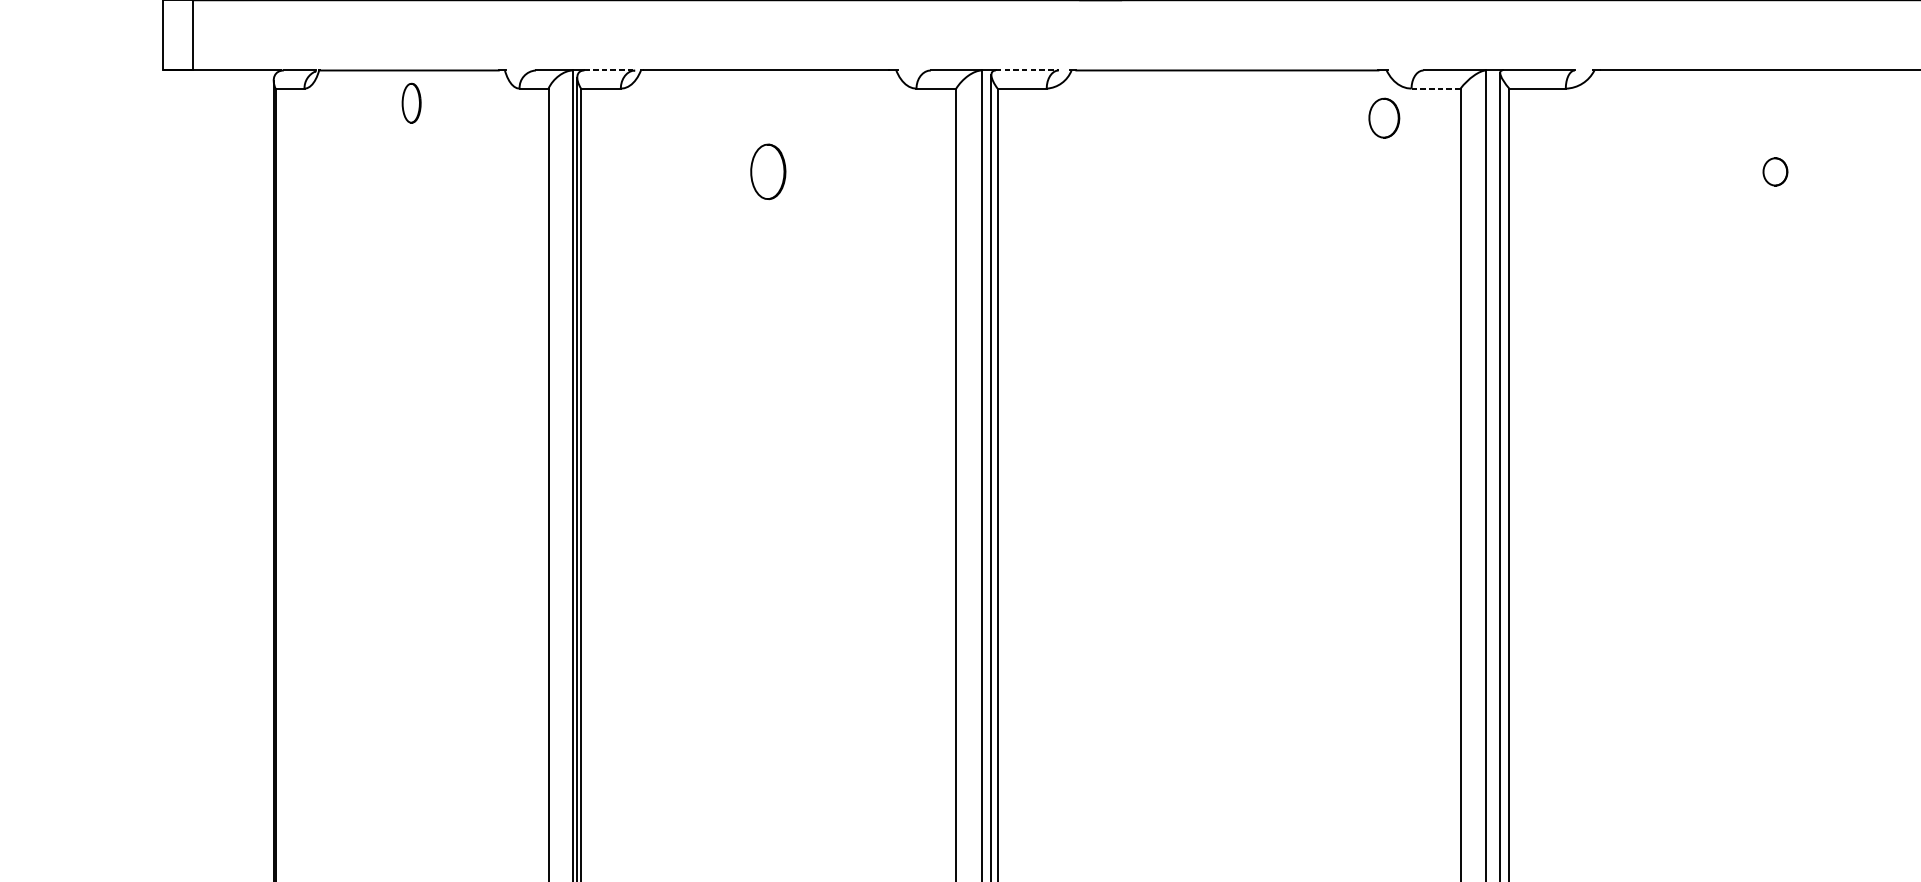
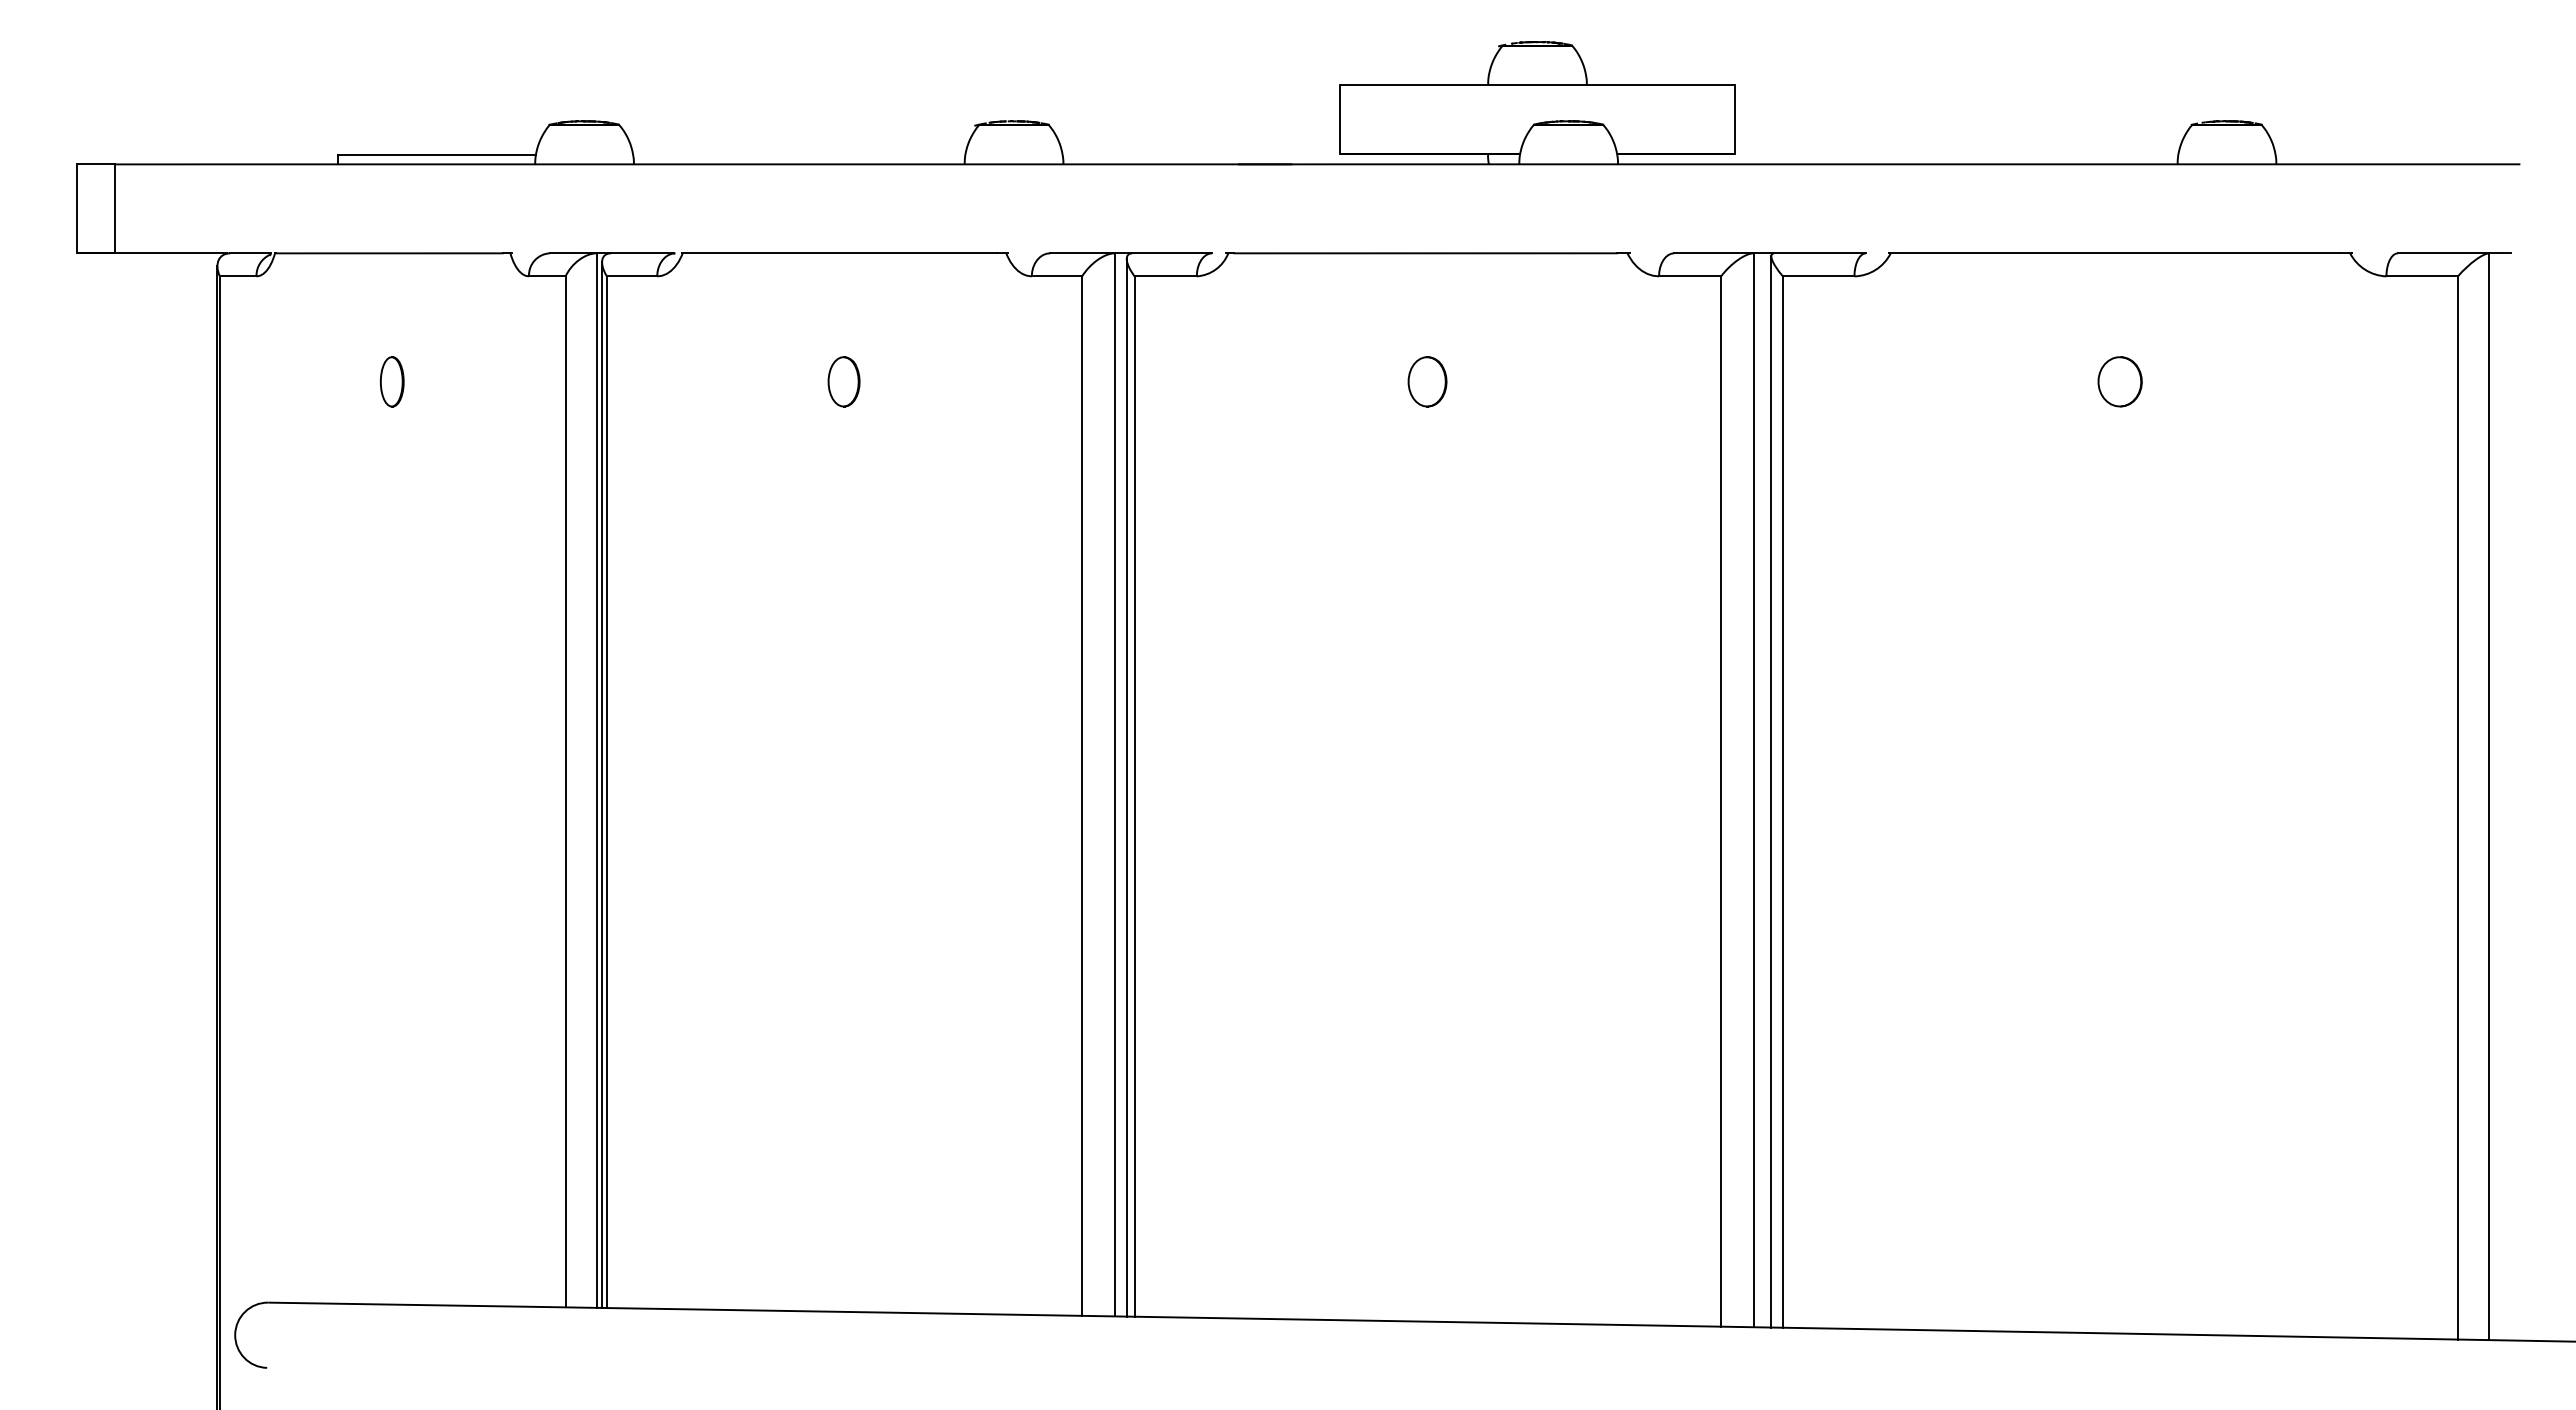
line: (609, 70) -> (642, 253), dashed -> solid
line: (1027, 70) -> (1172, 253), dashed -> solid
line: (1435, 88) -> (1689, 276), dashed -> solid
part: (411, 102) -> (391, 381), moved
part: (1384, 117) -> (1427, 381), moved
part: (767, 171) -> (843, 381), size x0.71
part: (1774, 171) -> (2119, 381), size x1.43

